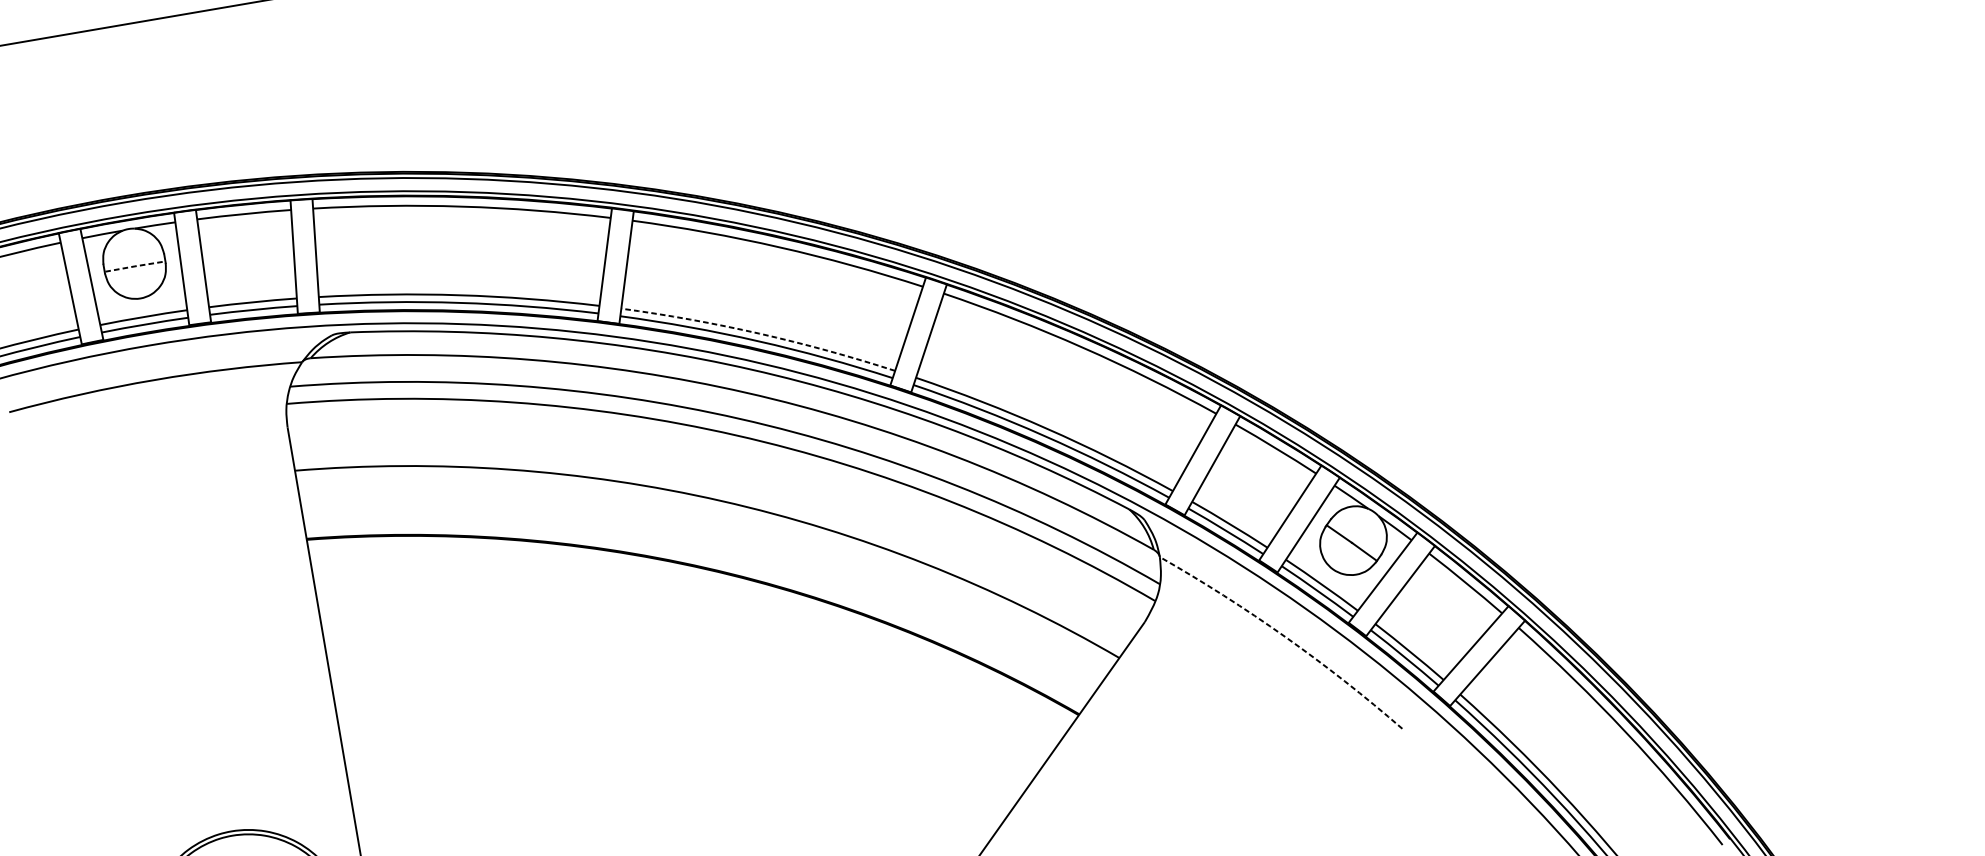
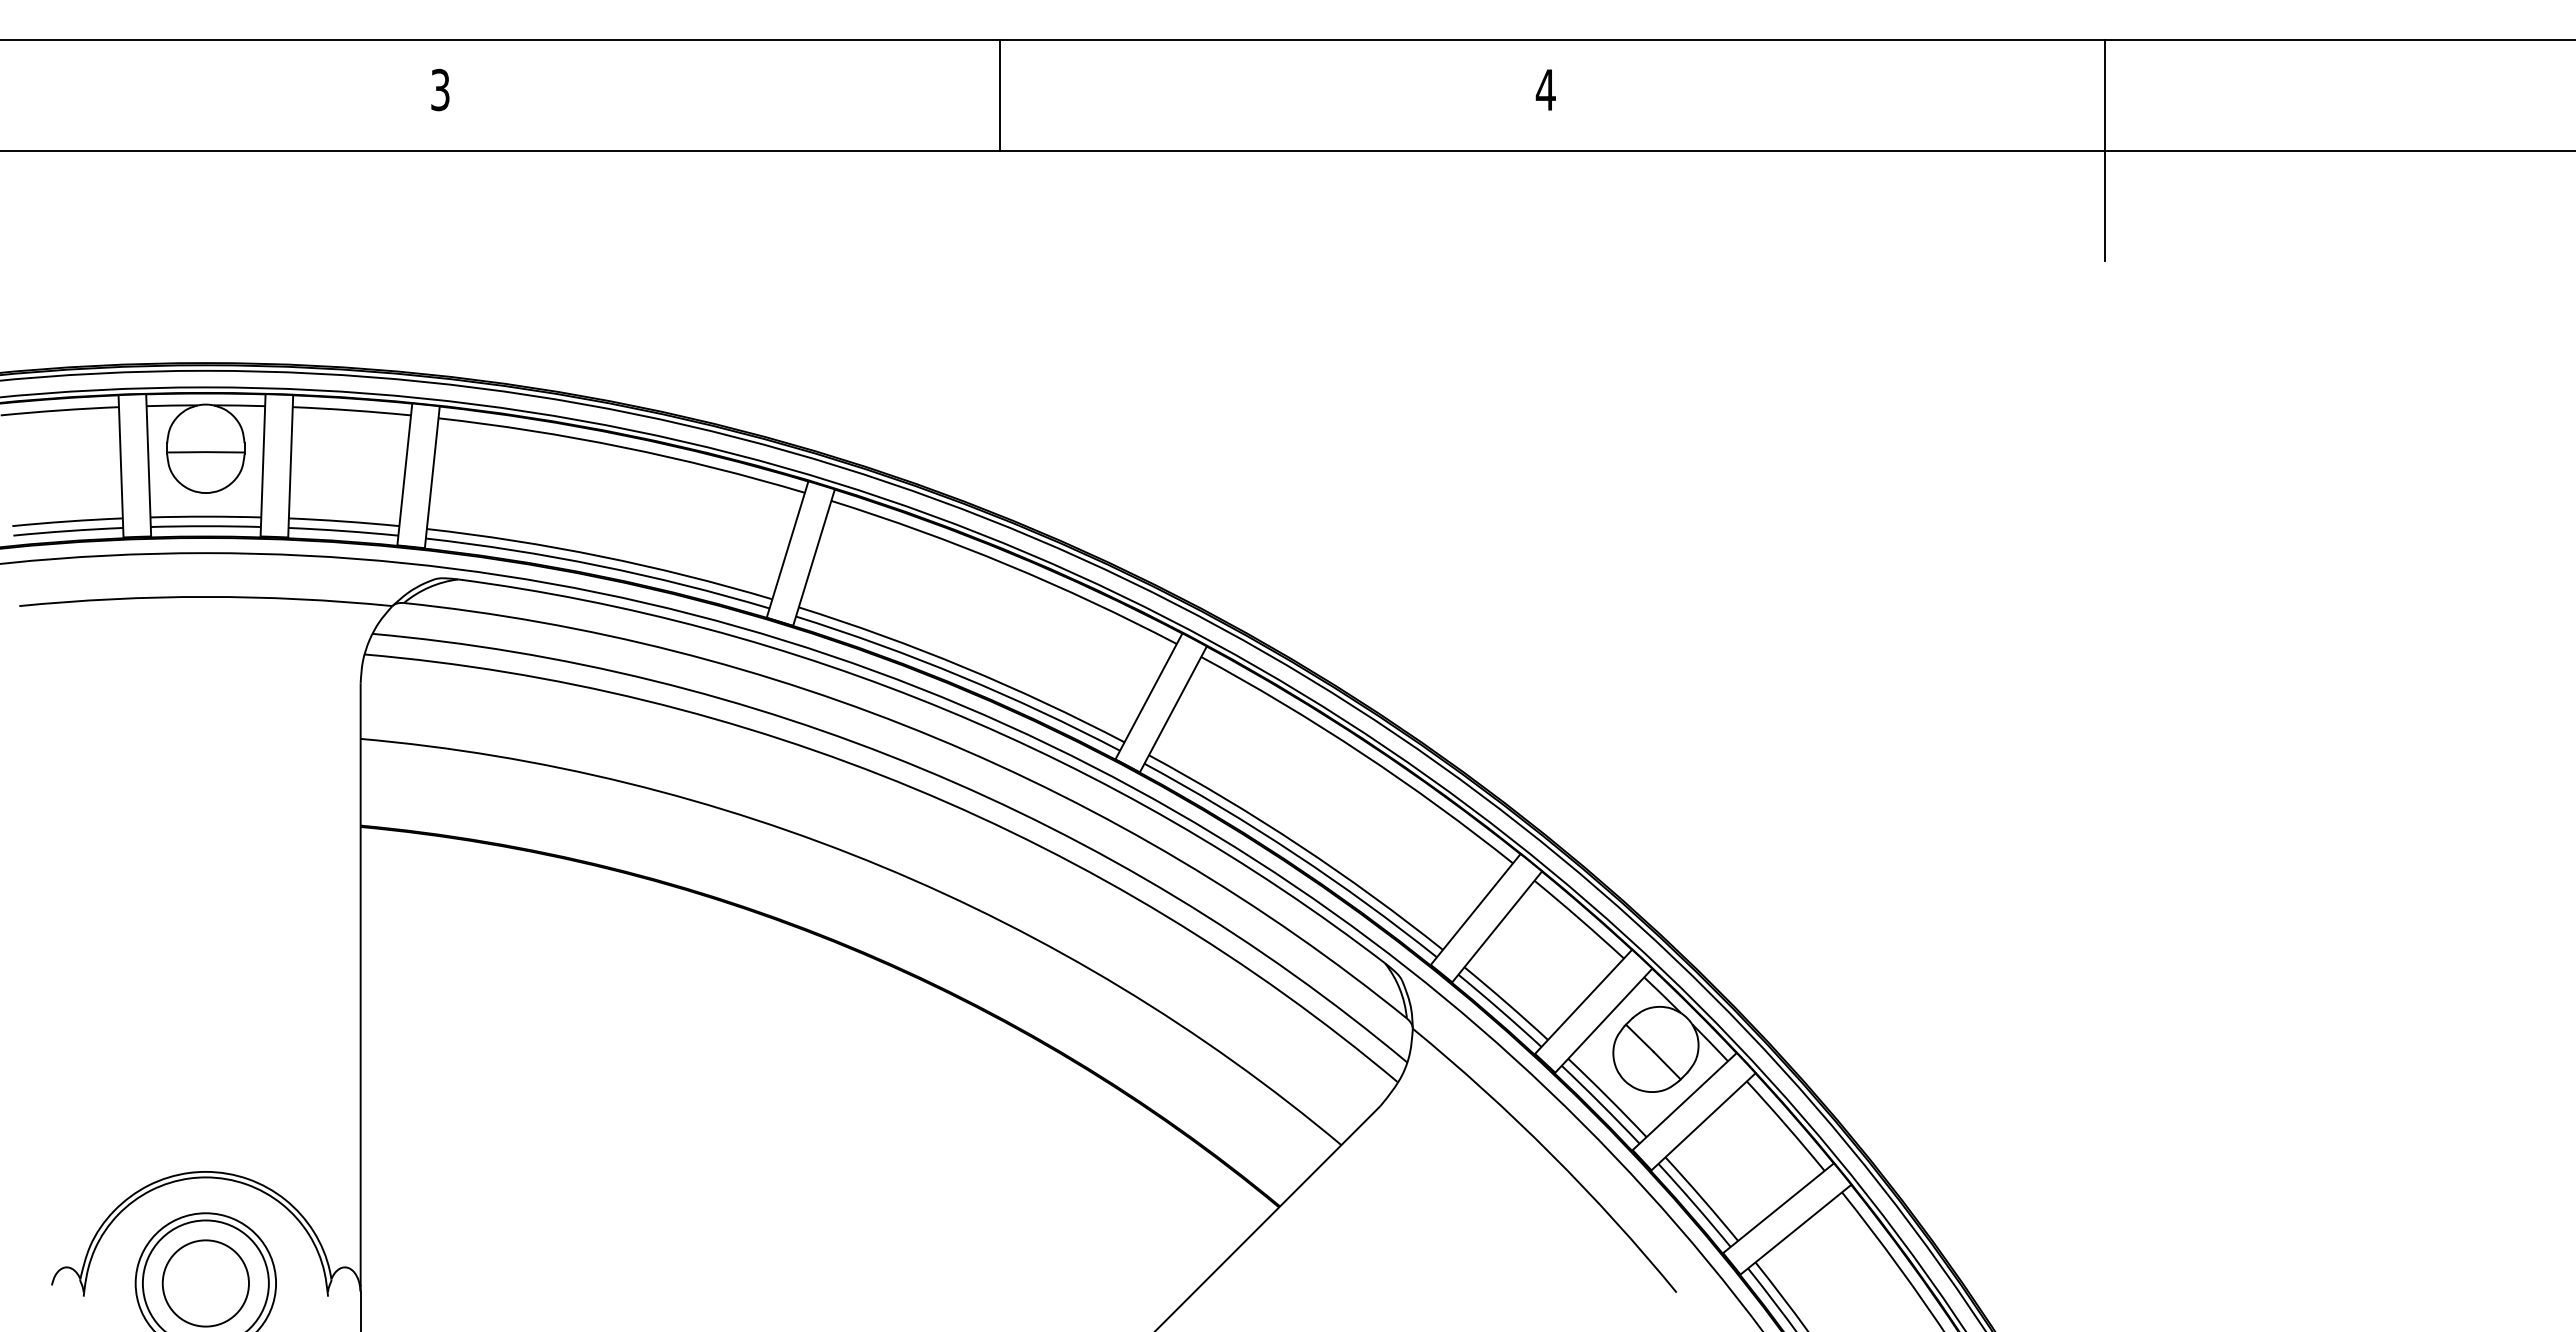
line: (134, 266) -> (205, 452), dashed -> solid
arc: (759, 333) -> (964, 667), dashed -> solid
arc: (1285, 637) -> (1551, 1154), dashed -> solid

